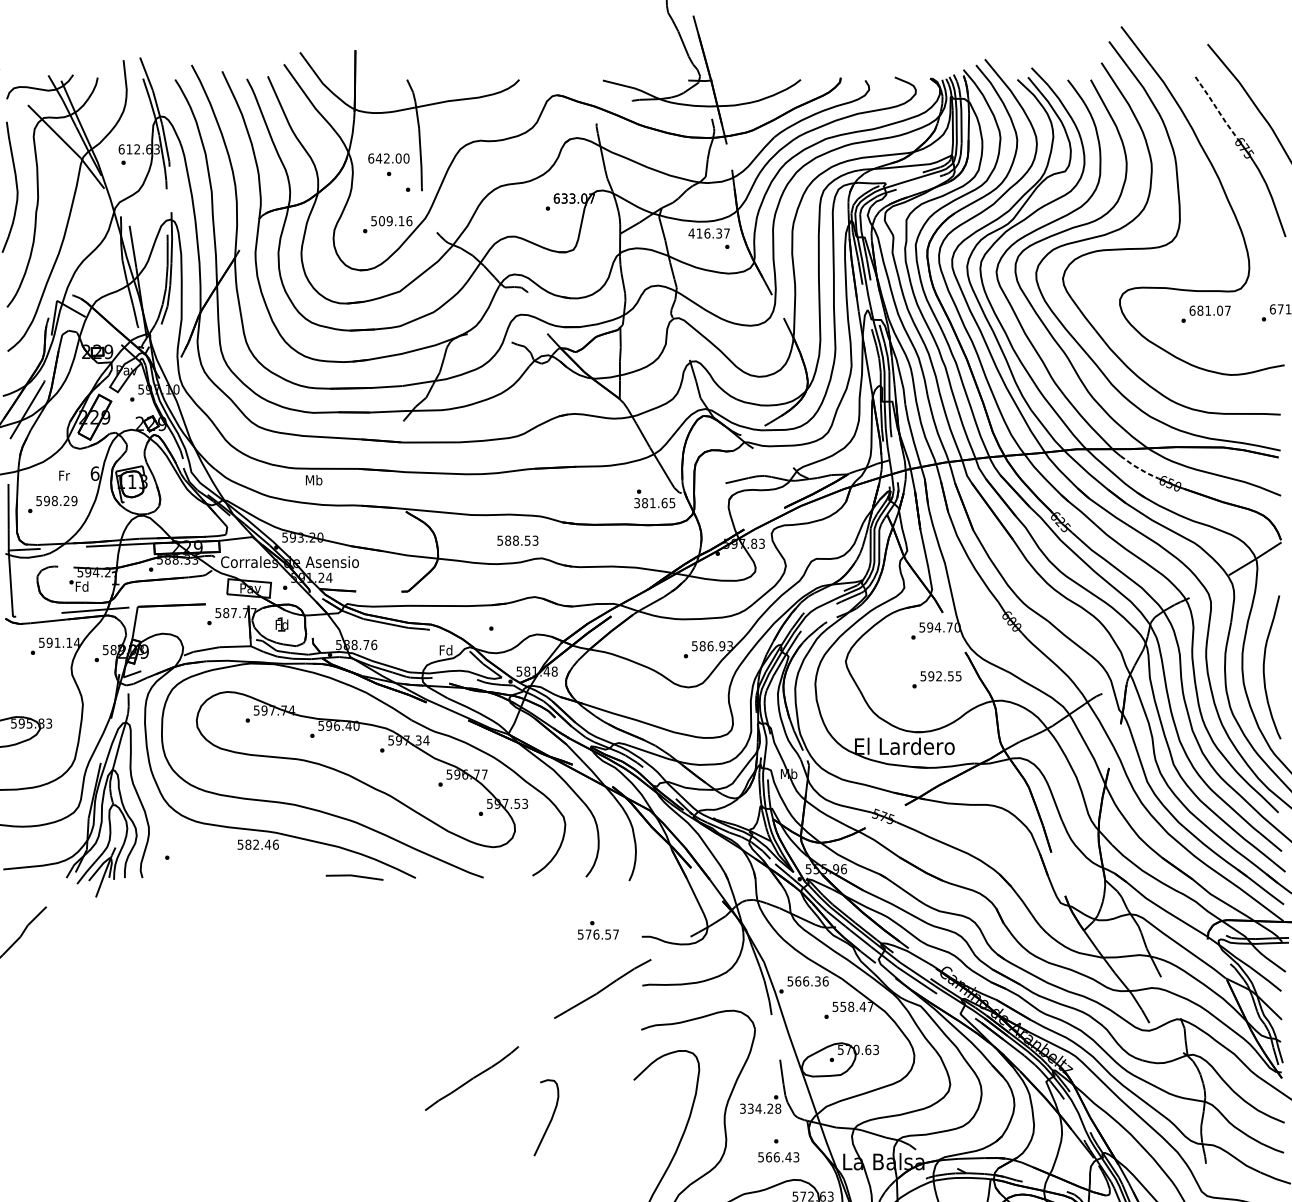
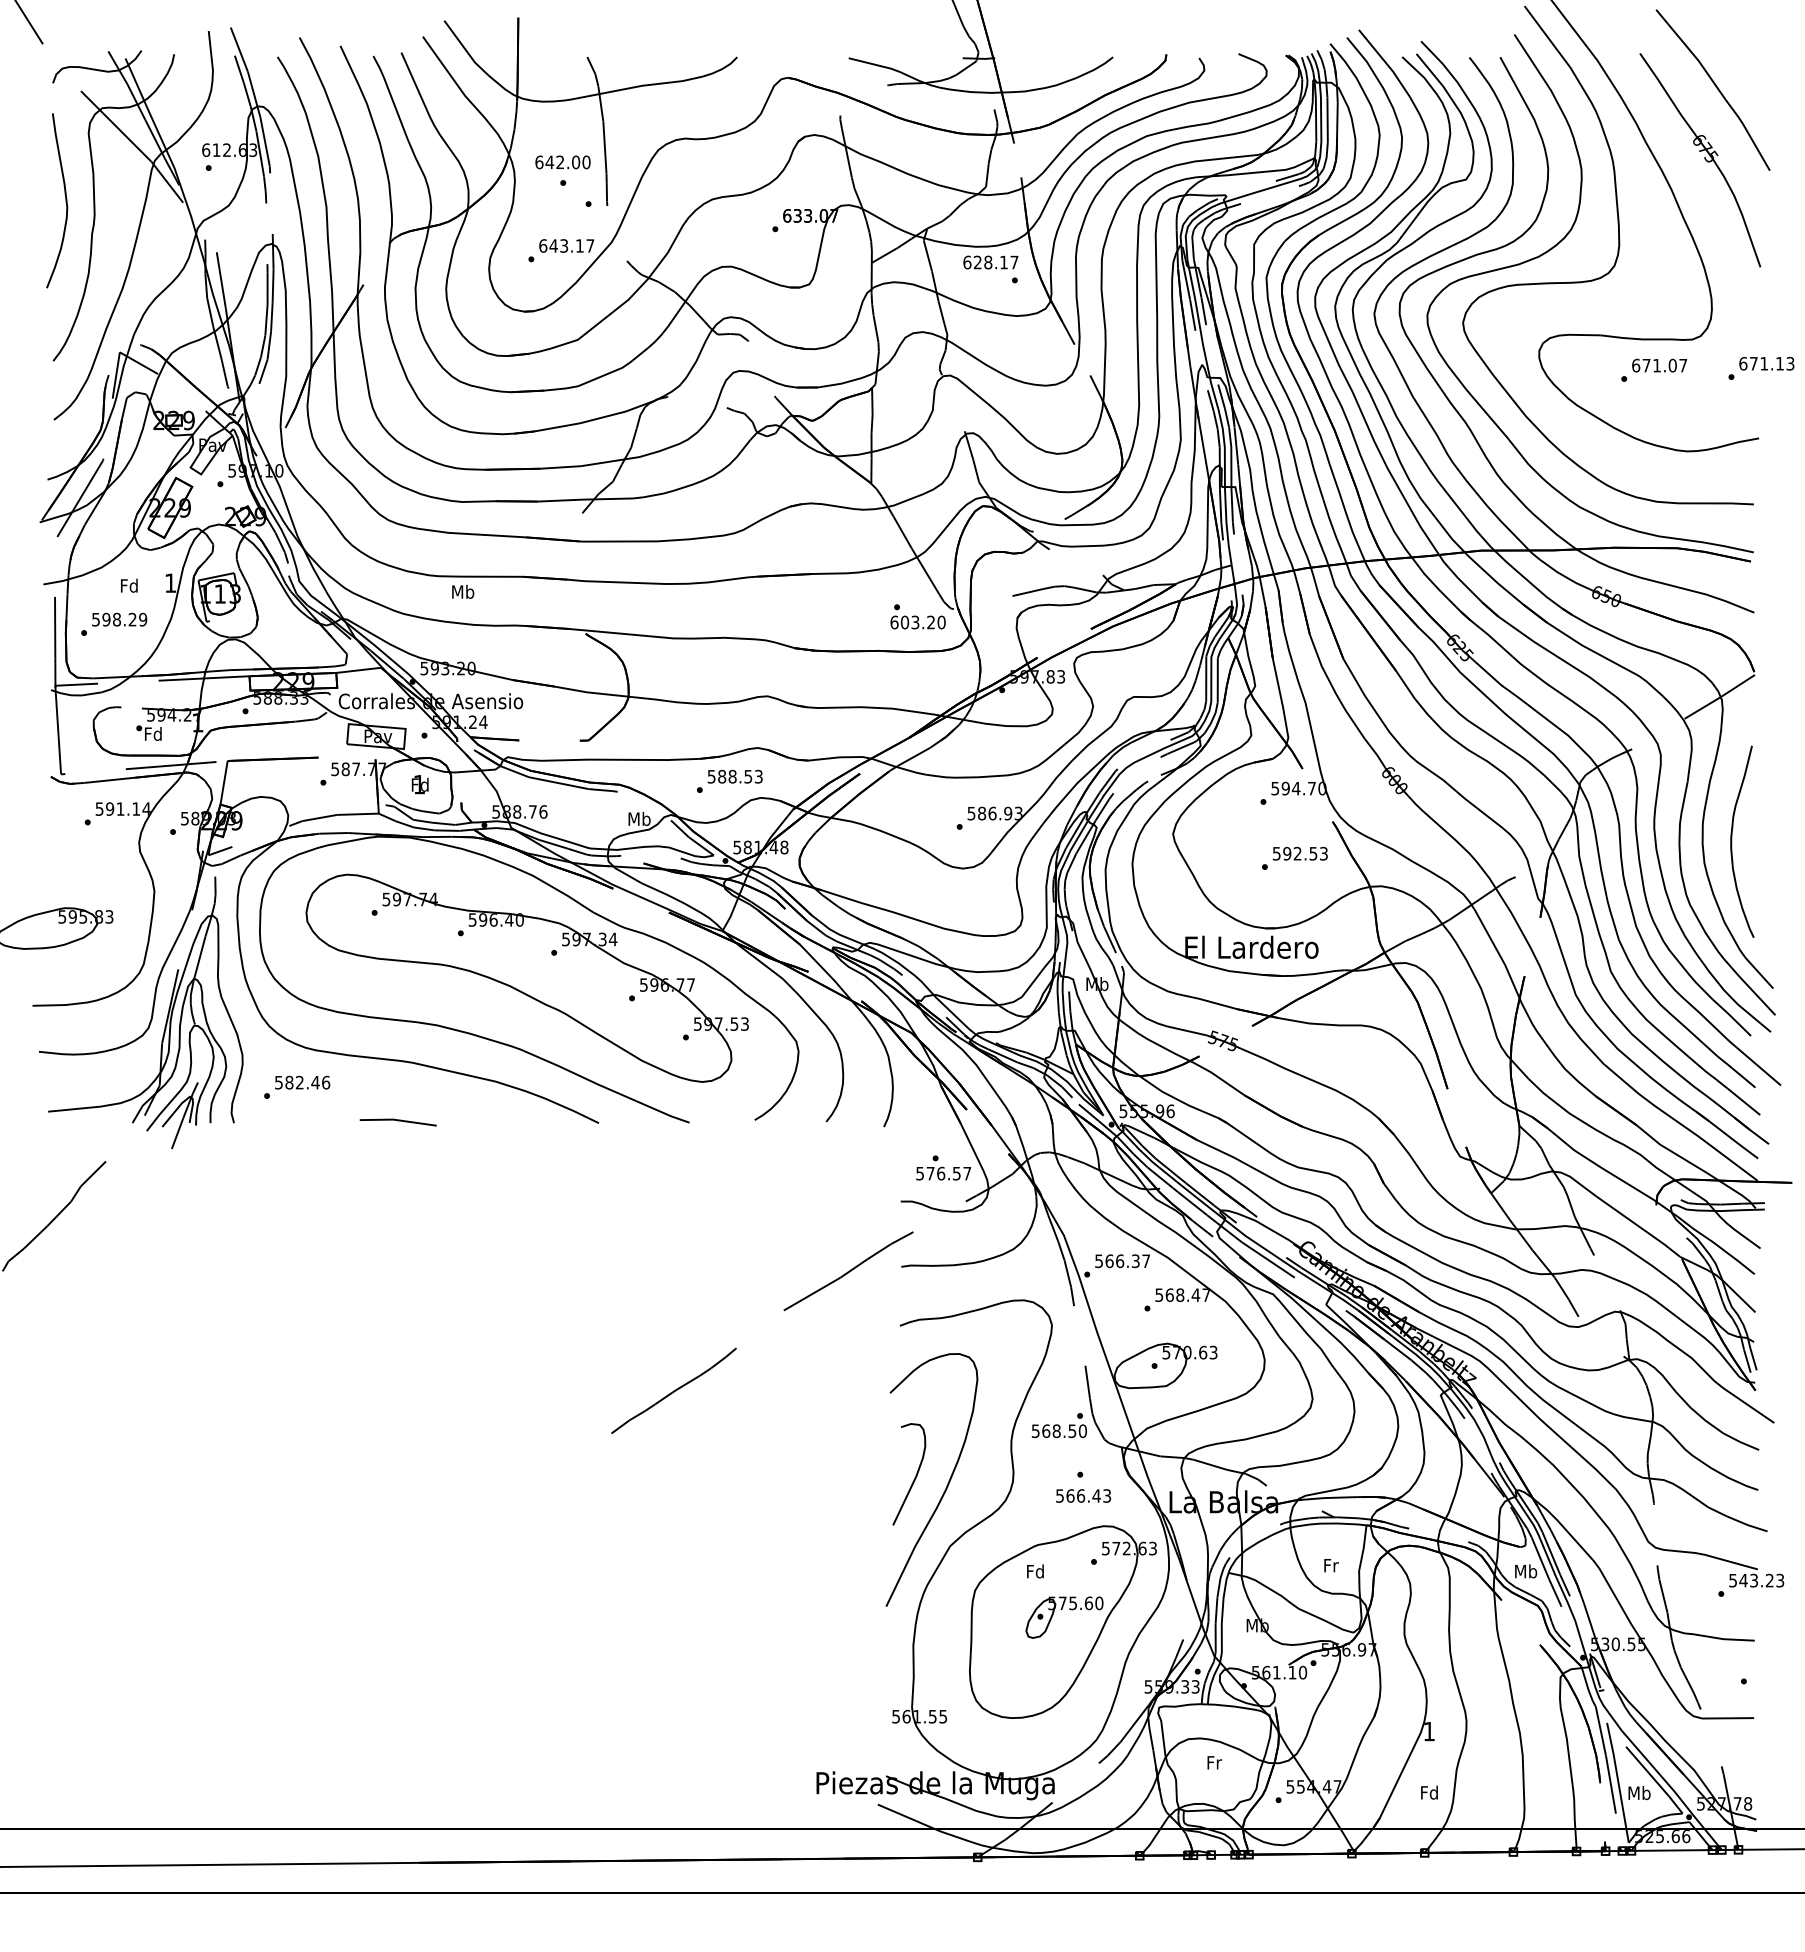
line: (1216, 108) -> (1668, 95), dashed -> solid
text: (391, 220) -> (566, 245), 509.16 -> 643.17
text: (705, 233) -> (985, 262), 416.37 -> 628.17
text: (1200, 310) -> (1646, 365), 681.07 -> 671.07
line: (1138, 468) -> (1564, 576), dashed -> solid
text: (94, 473) -> (170, 583), 6 -> 1
text: (64, 475) -> (129, 585), Fr -> Fd
text: (654, 503) -> (917, 622), 381.65 -> 603.20
text: (517, 540) -> (734, 776), moved
text: (446, 649) -> (639, 818), Fd -> Mb
text: (958, 675) -> (1323, 852), 592.55 -> 592.53
text: (258, 844) -> (302, 1082), moved
line: (354, 876) -> (397, 1121), moved
text: (598, 929) -> (943, 1167), moved
text: (825, 981) -> (1146, 1261), 566.36 -> 566.37
text: (843, 1006) -> (1169, 1294), 558.47 -> 568.47
text: (760, 1108) -> (1059, 1431), 334.28 -> 568.50
curve: (550, 1120) -> (914, 1477), moved

